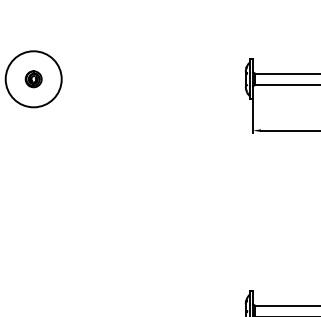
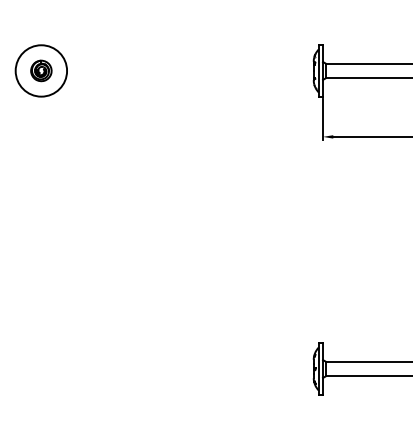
circle: (33, 78) -> (41, 70), size x0.71

